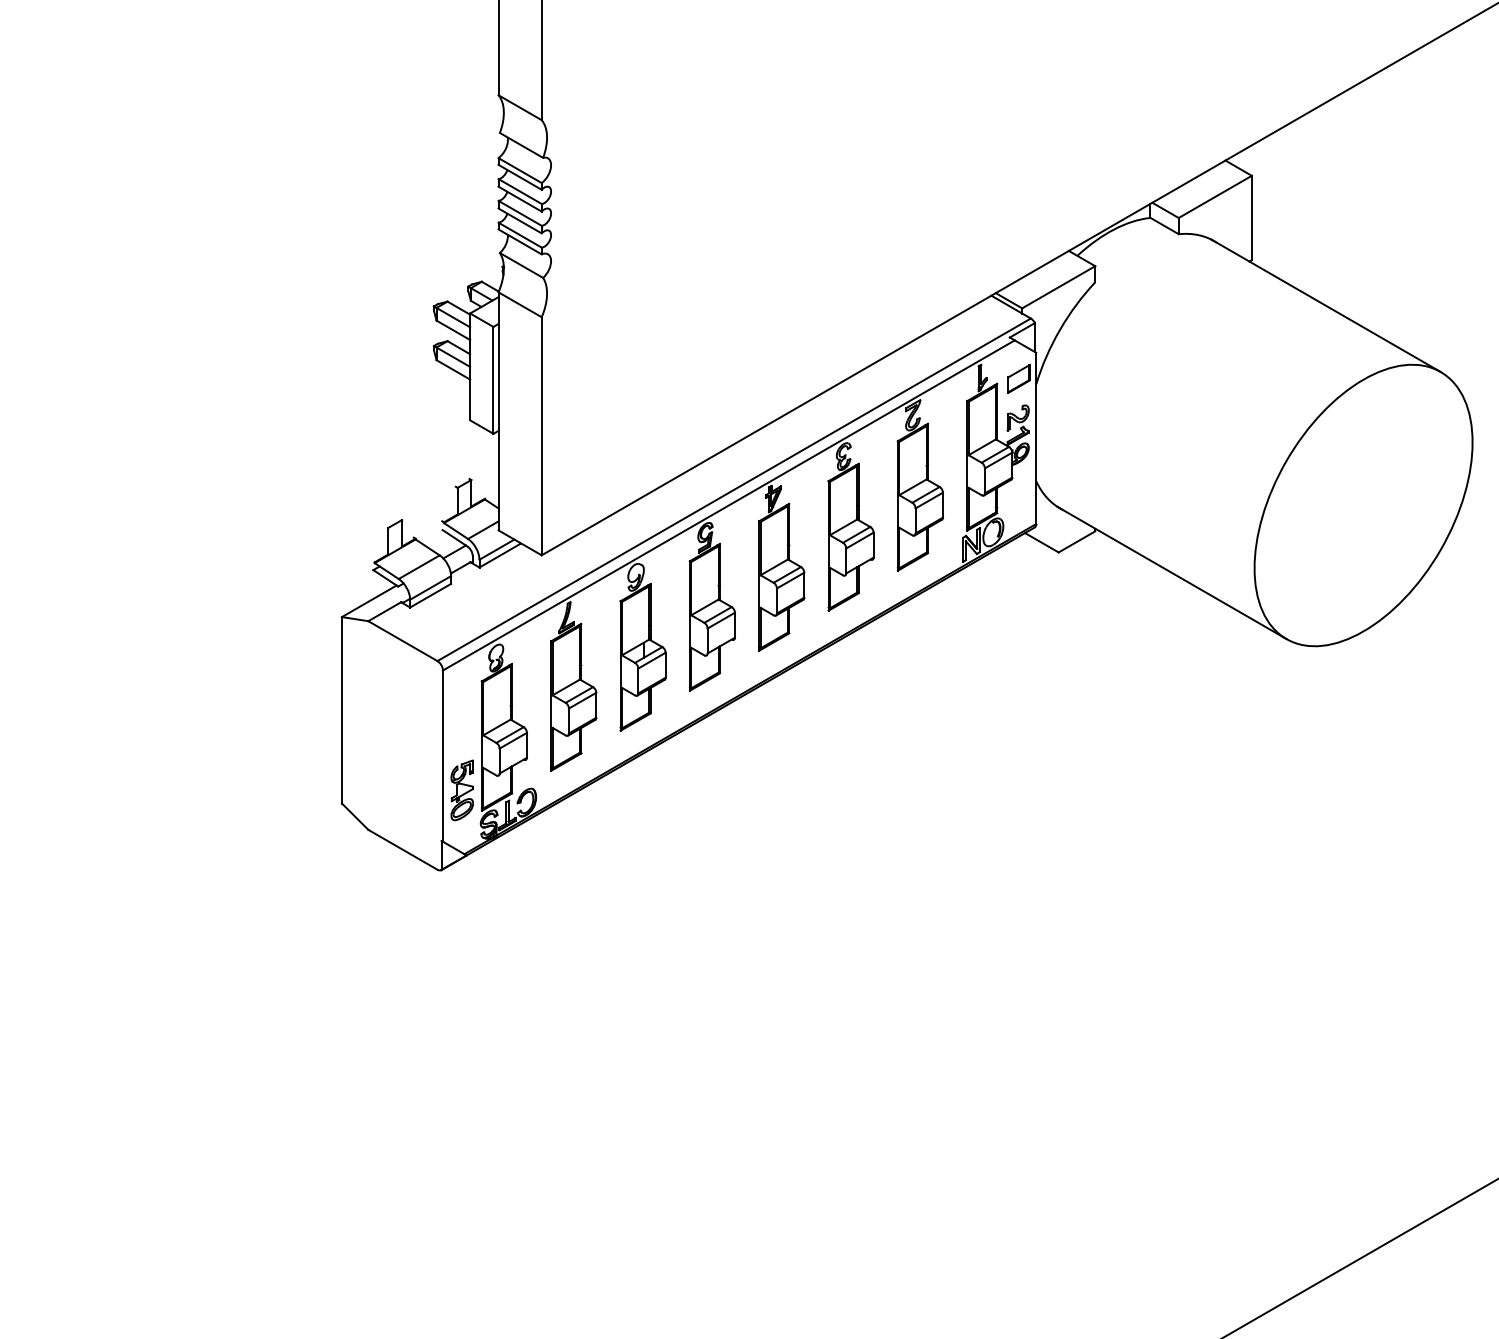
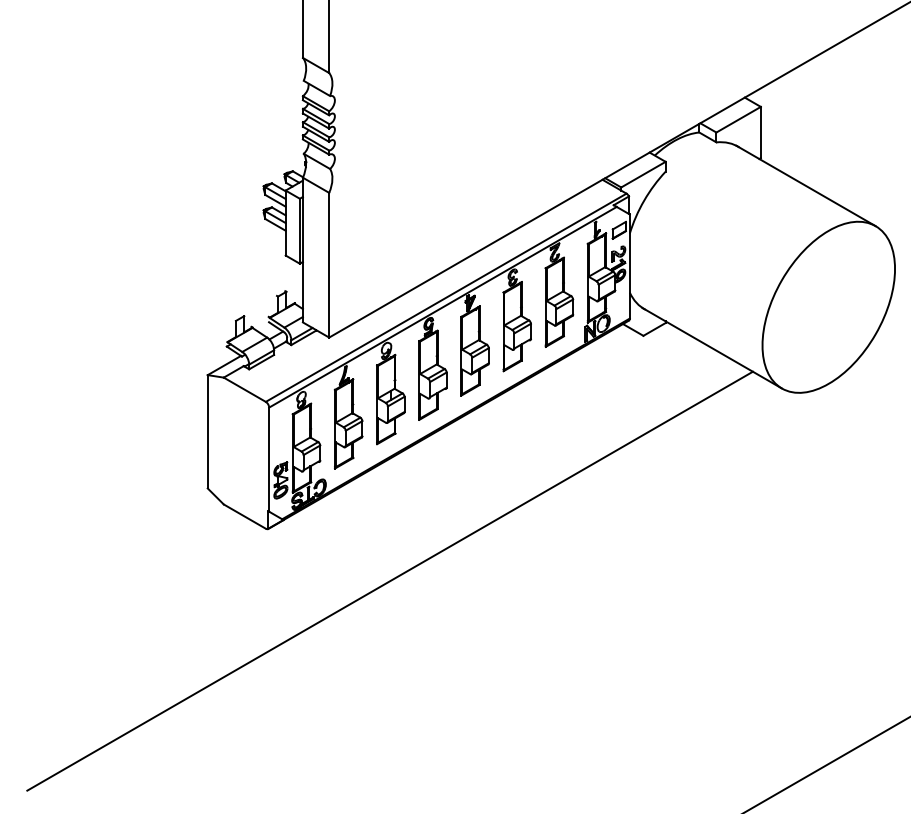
line: (640, 954) -> (389, 580), added

